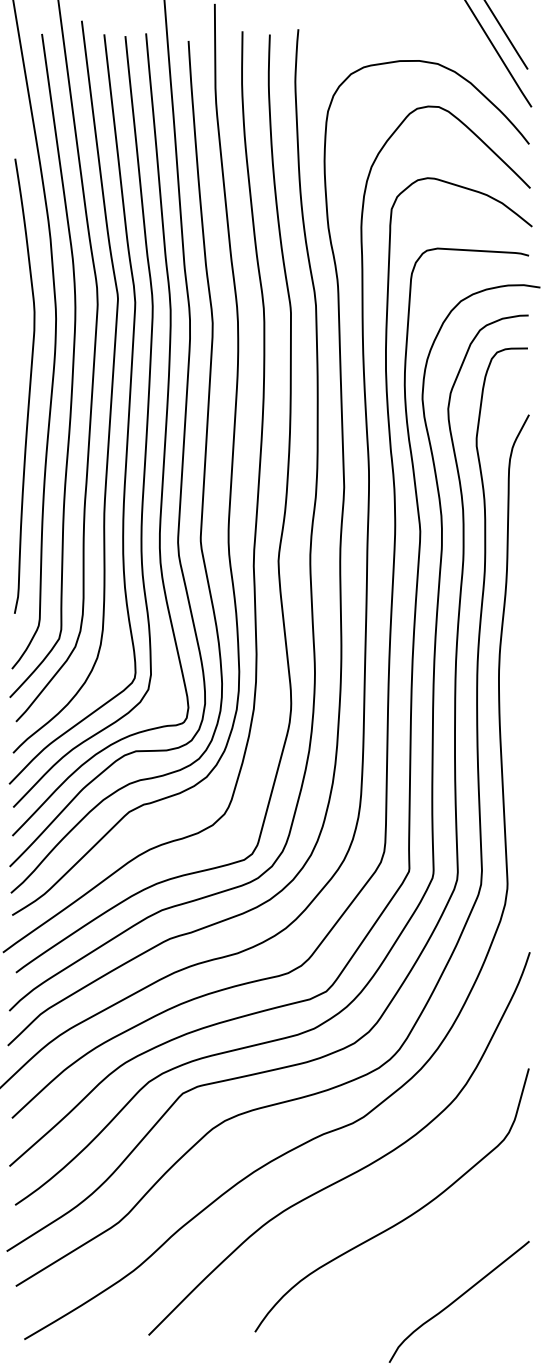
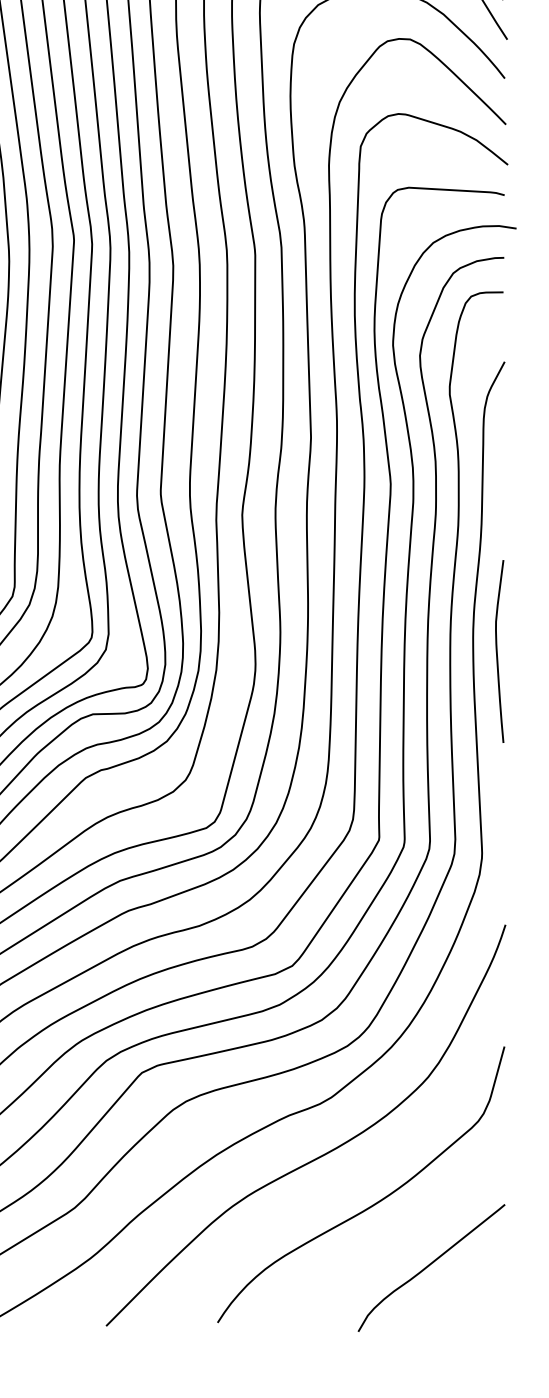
curve: (522, 691) -> (497, 651), added
curve: (457, 1300) -> (429, 1266), moved

